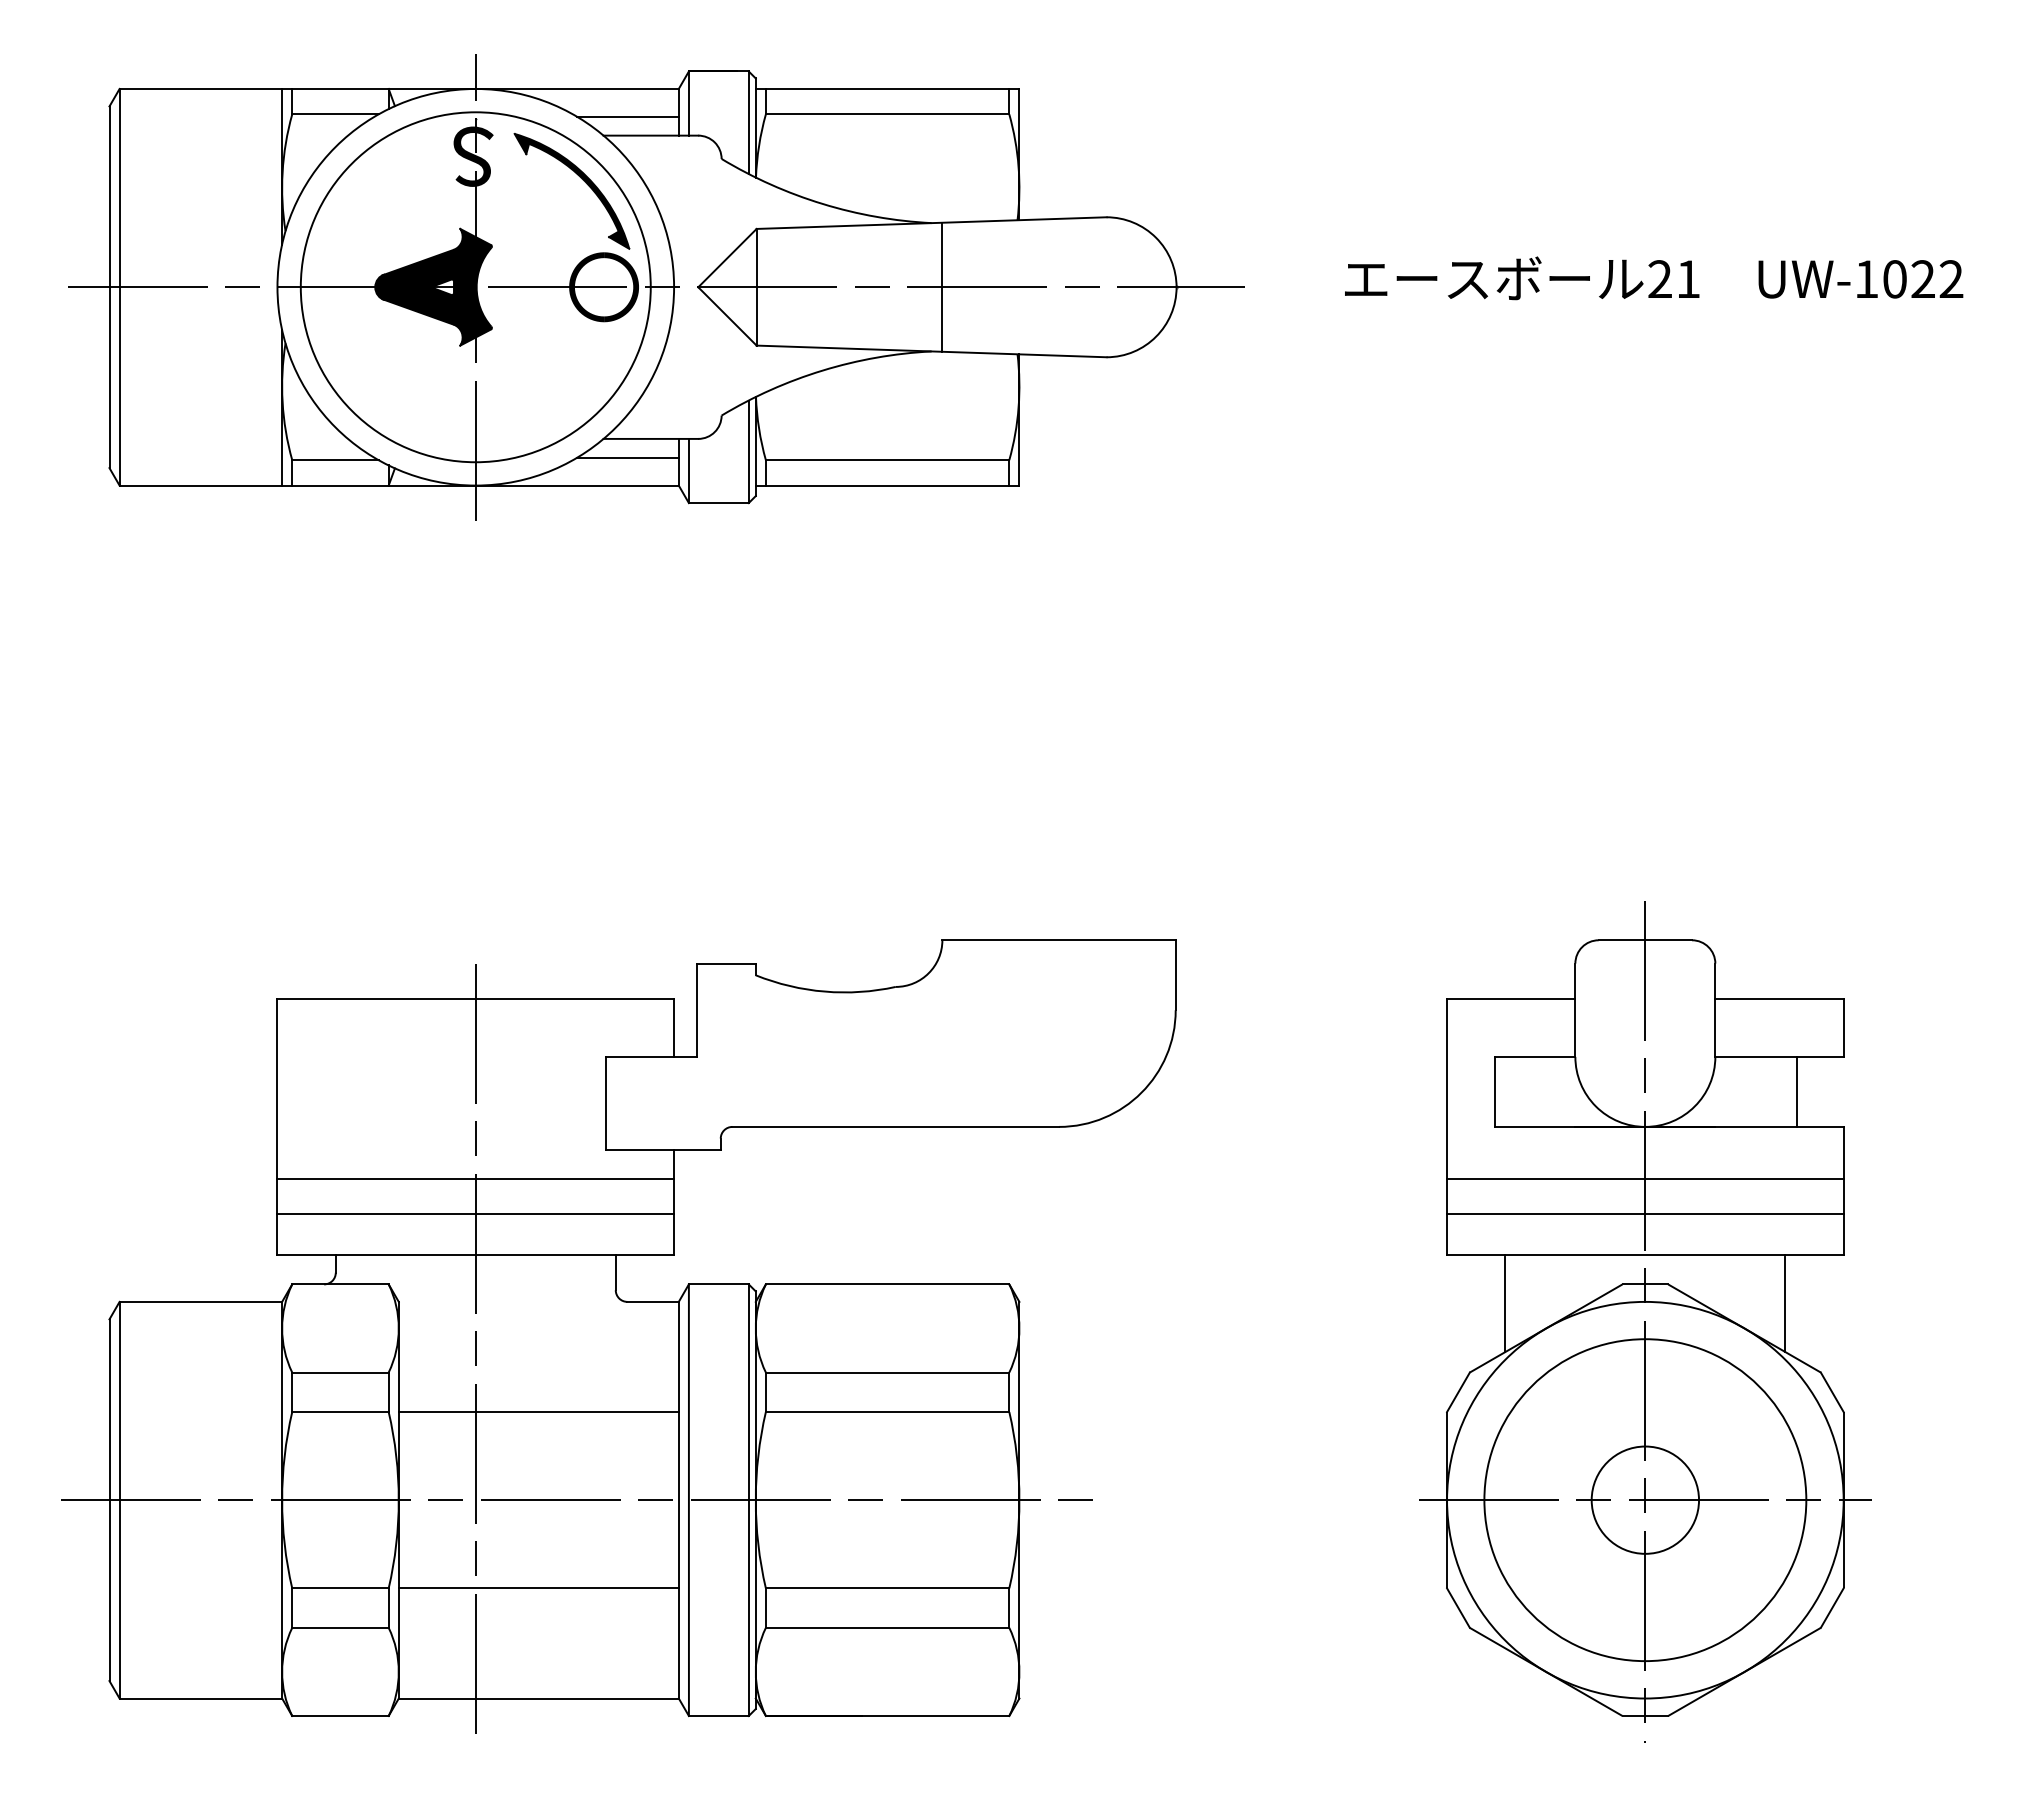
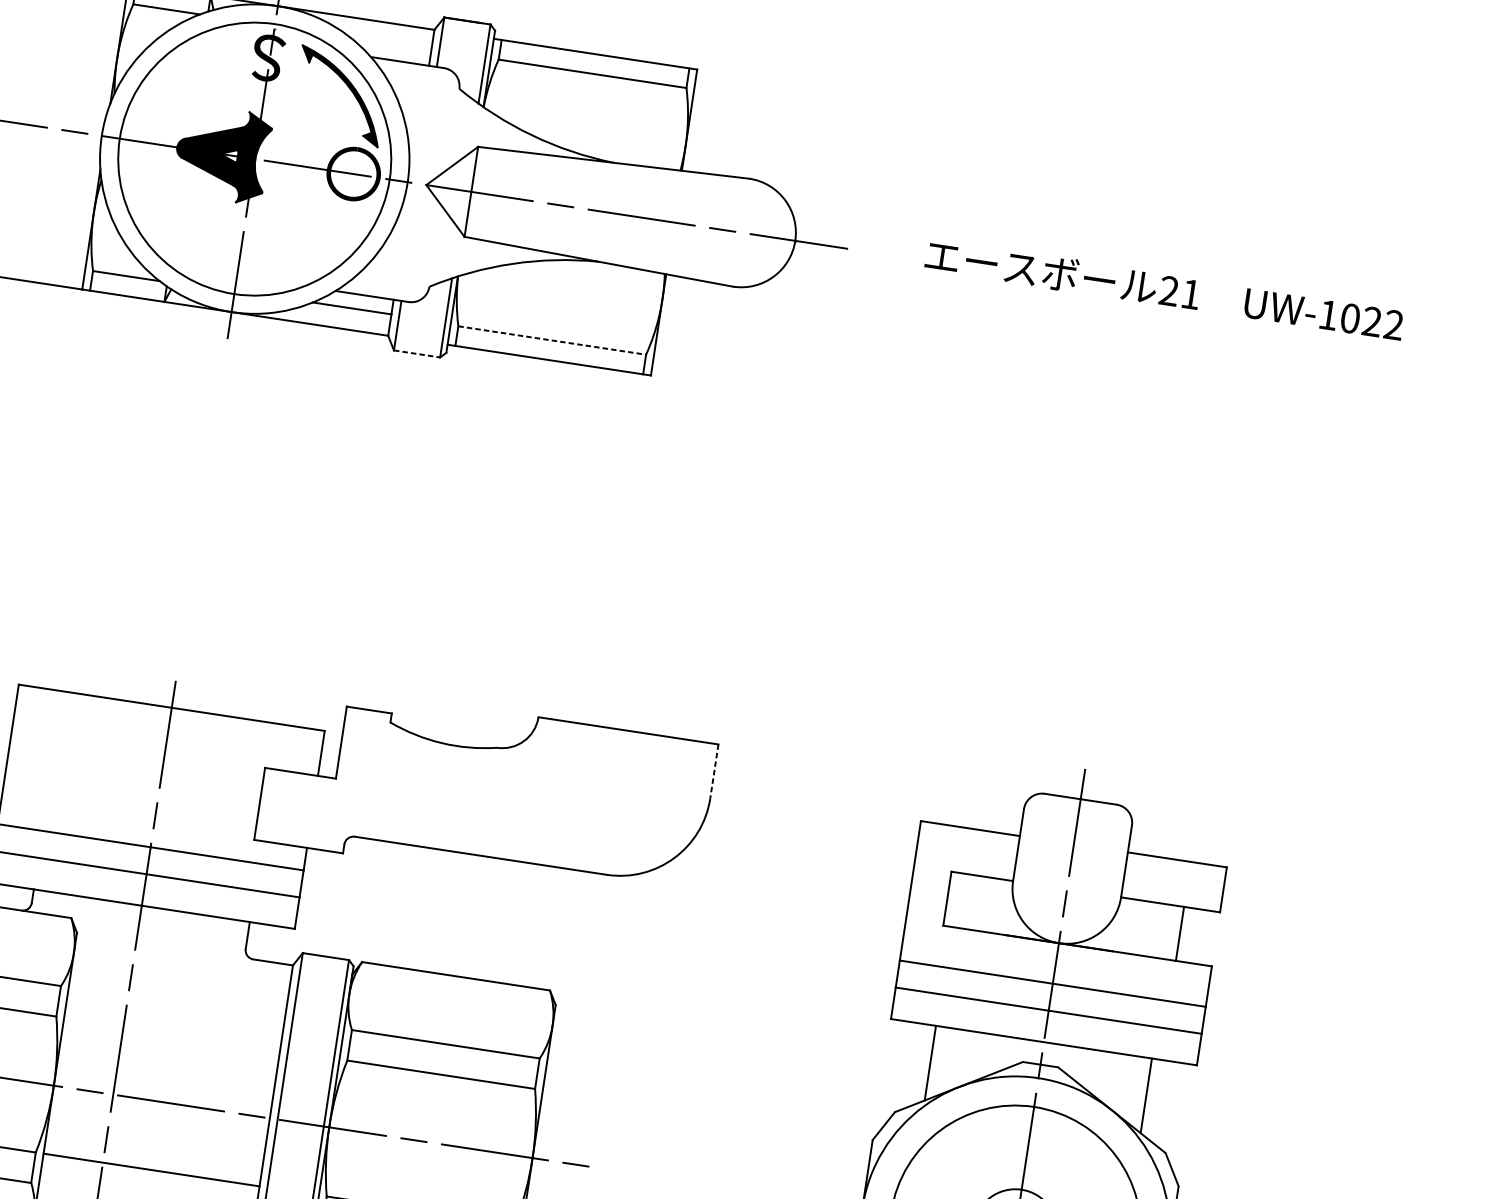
line: (627, 116) -> (391, 45), removed
line: (942, 286) -> (614, 212), removed
line: (887, 460) -> (552, 340), solid -> dashed
line: (718, 503) -> (416, 354), solid -> dashed
line: (1175, 975) -> (714, 771), solid -> dashed
line: (538, 1412) -> (171, 1034), removed

